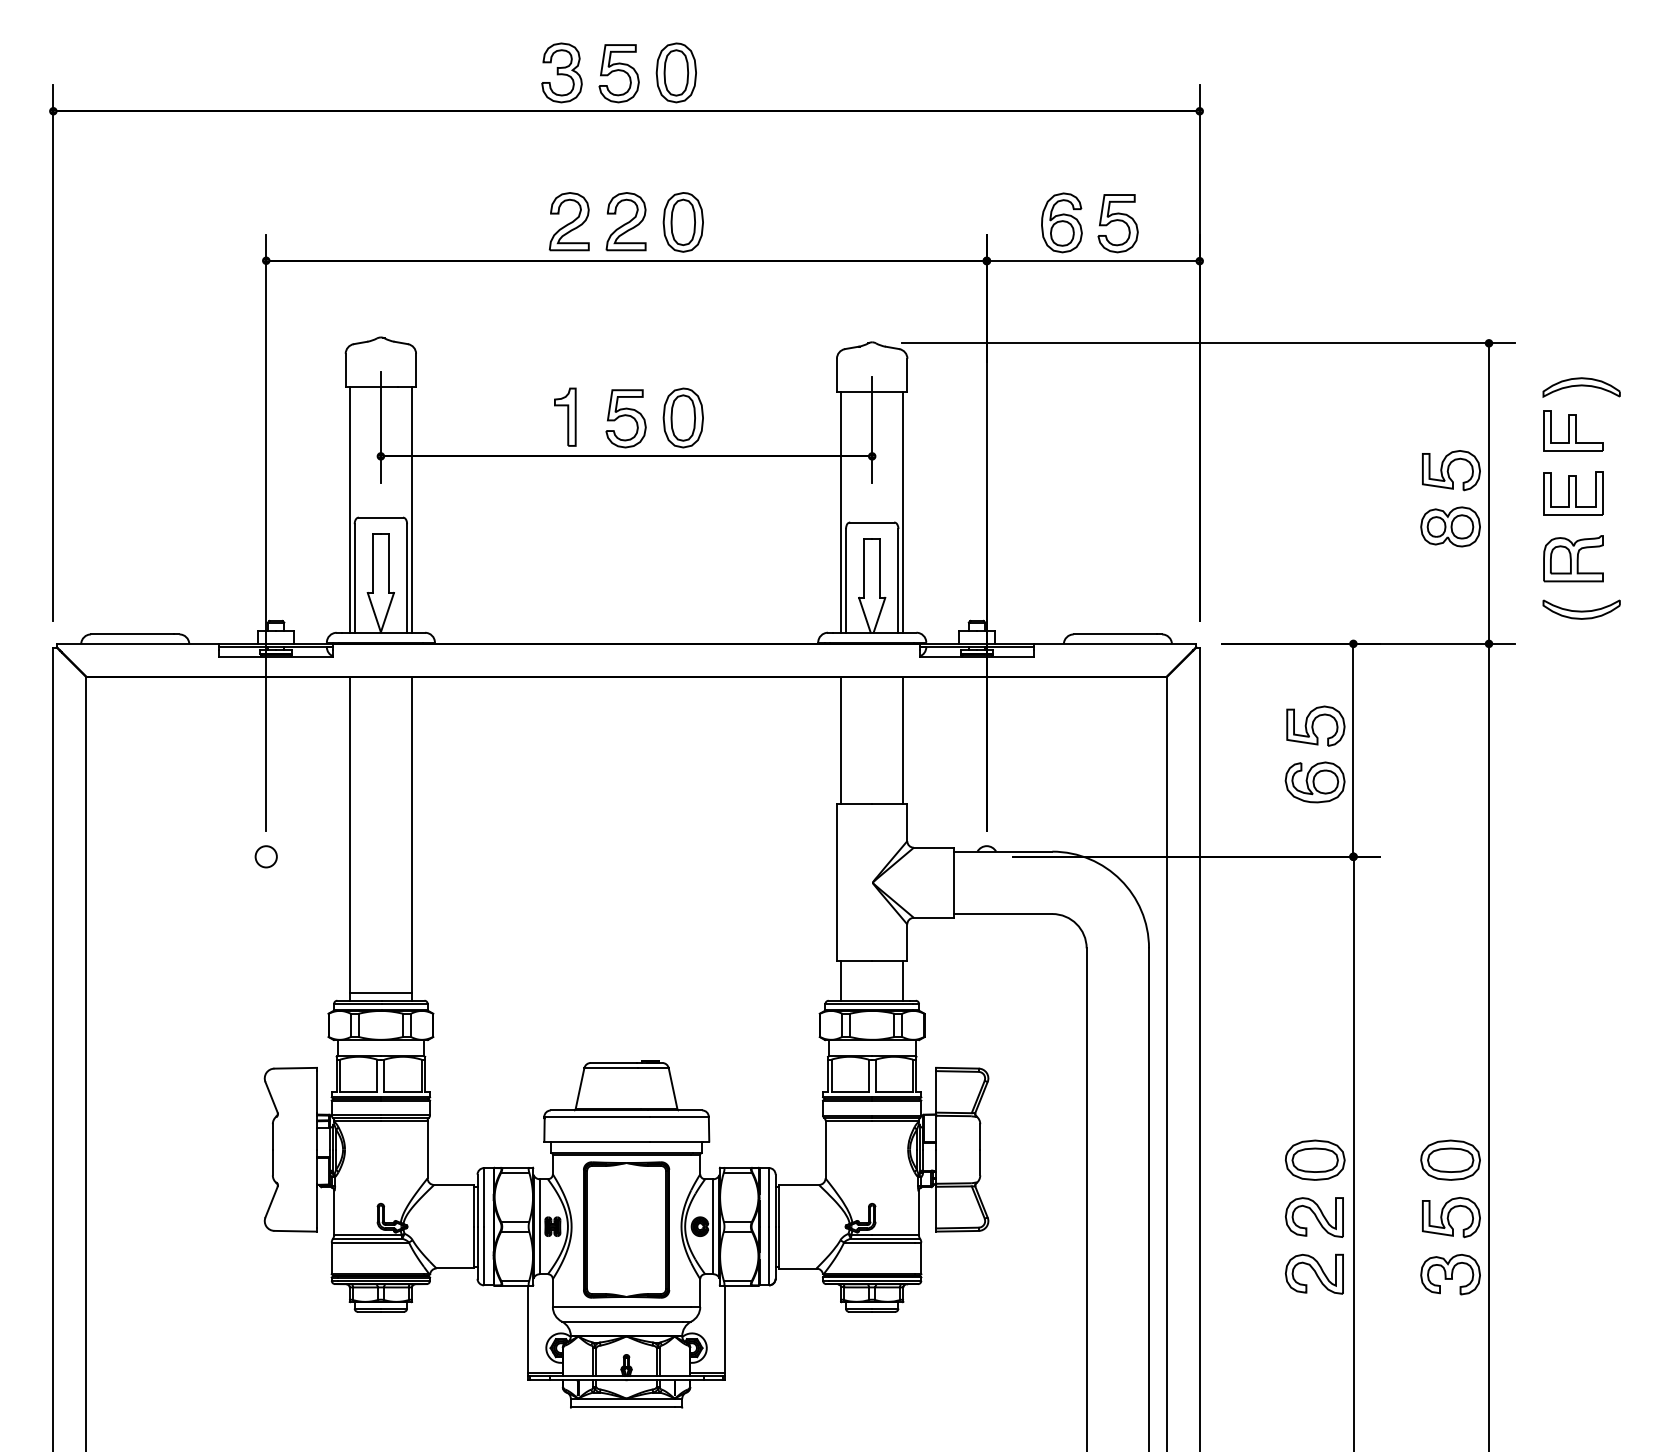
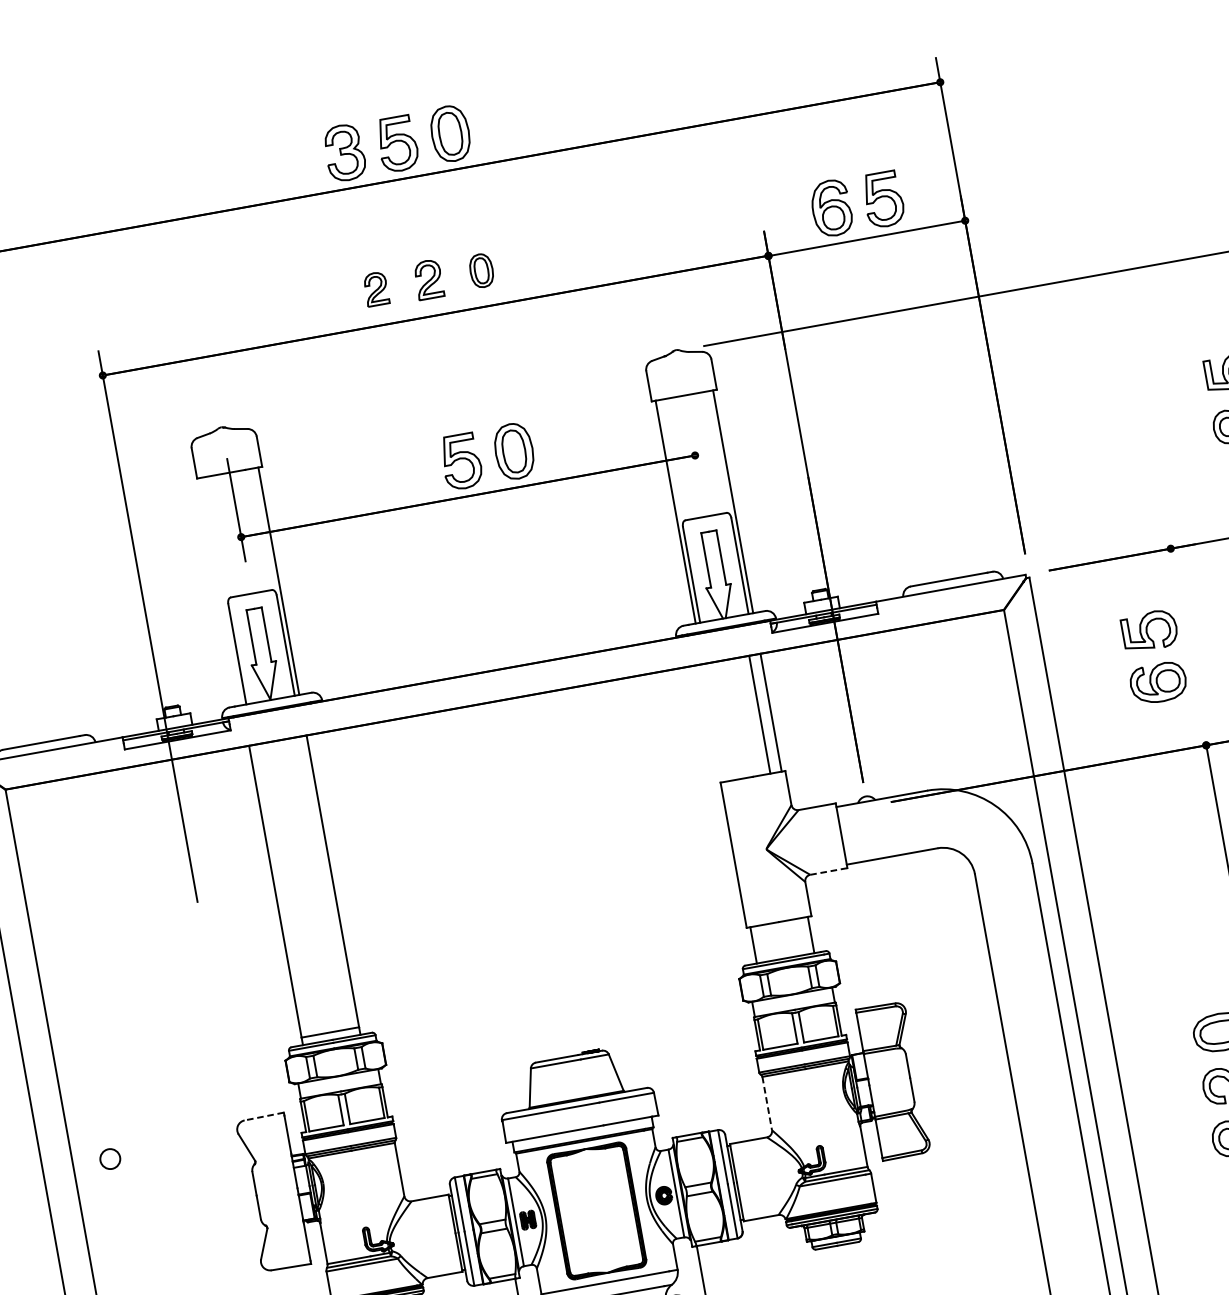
part: (568, 221) -> (375, 288), size x0.6
part: (625, 221) -> (428, 279), size x0.7
part: (682, 222) -> (480, 270), size x0.6
part: (565, 416) -> (405, 469), removed
line: (872, 429) -> (690, 430), removed
line: (349, 509) -> (221, 591), removed
line: (841, 740) -> (760, 714), moved
line: (1353, 750) -> (1188, 647), removed
circle: (265, 856) -> (109, 1158), moved
line: (934, 917) -> (829, 871), solid -> dashed
line: (295, 1068) -> (264, 1116), solid -> dashed
line: (825, 1149) -> (767, 1103), solid -> dashed

